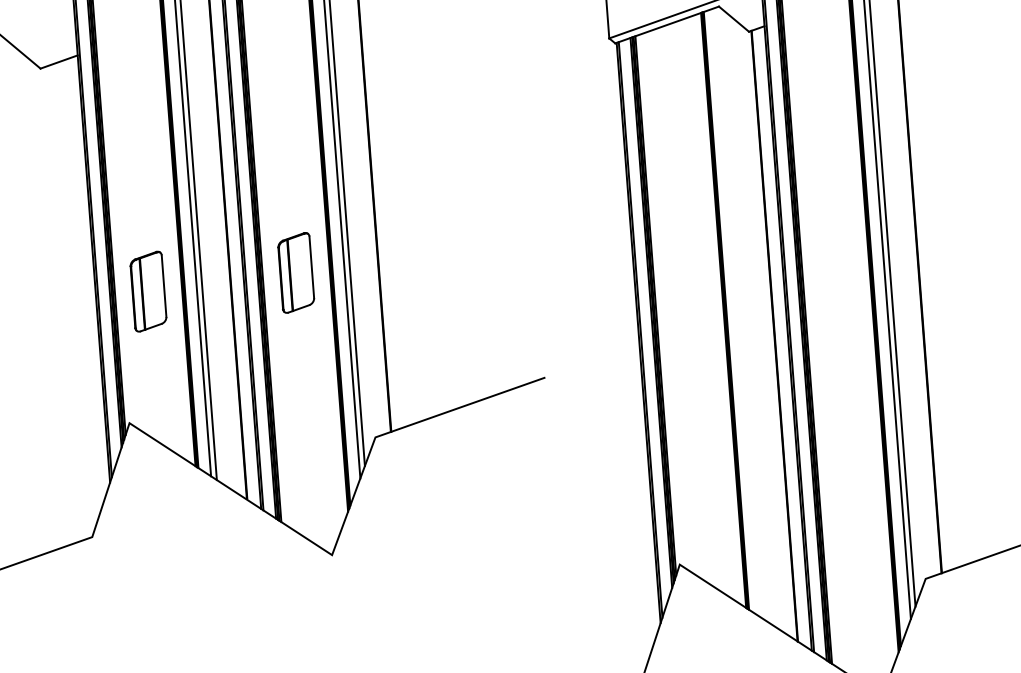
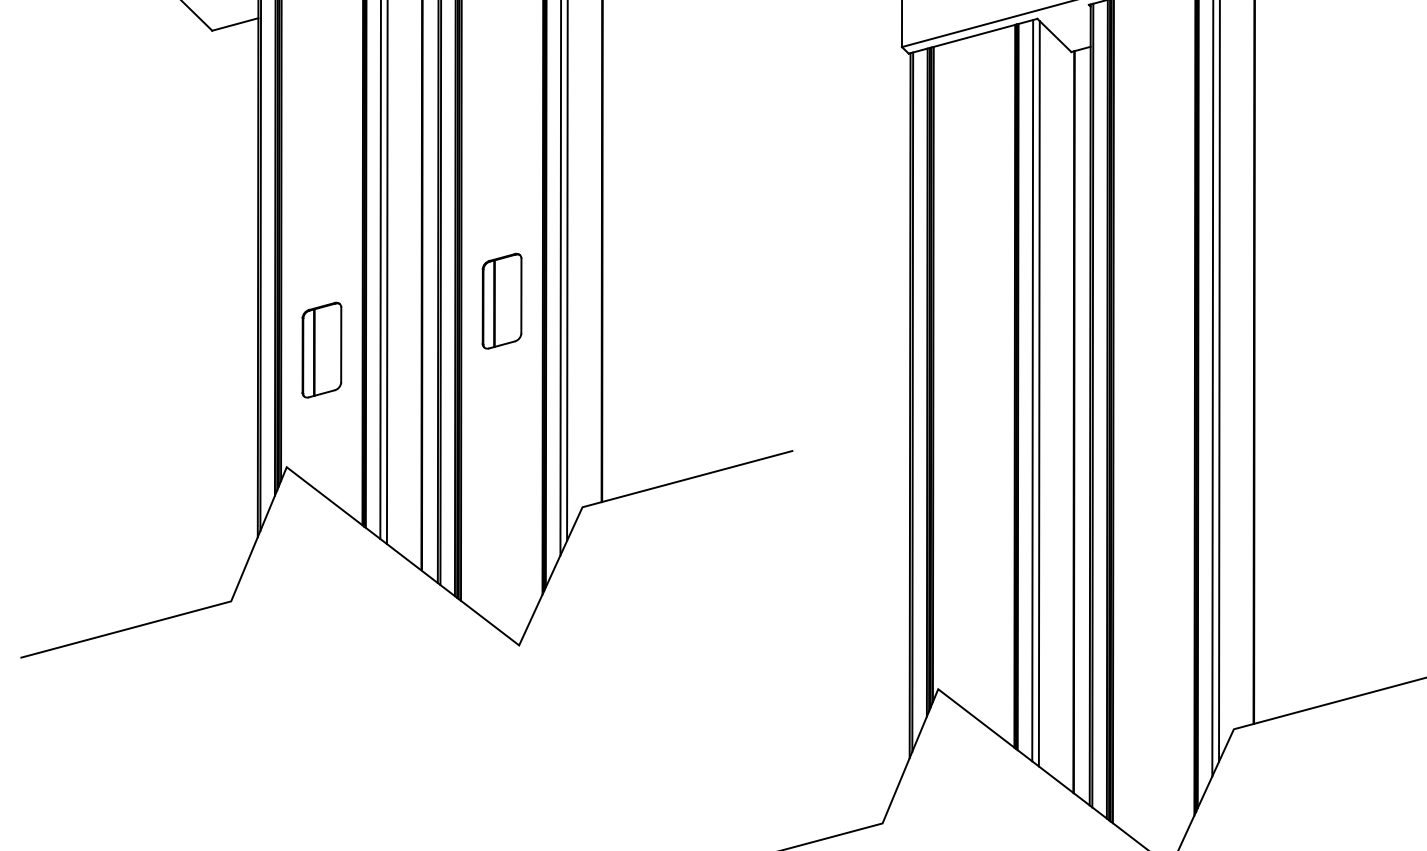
part: (148, 291) -> (321, 349), moved
line: (738, 312) -> (1032, 390), added
line: (743, 314) -> (1038, 393), added

